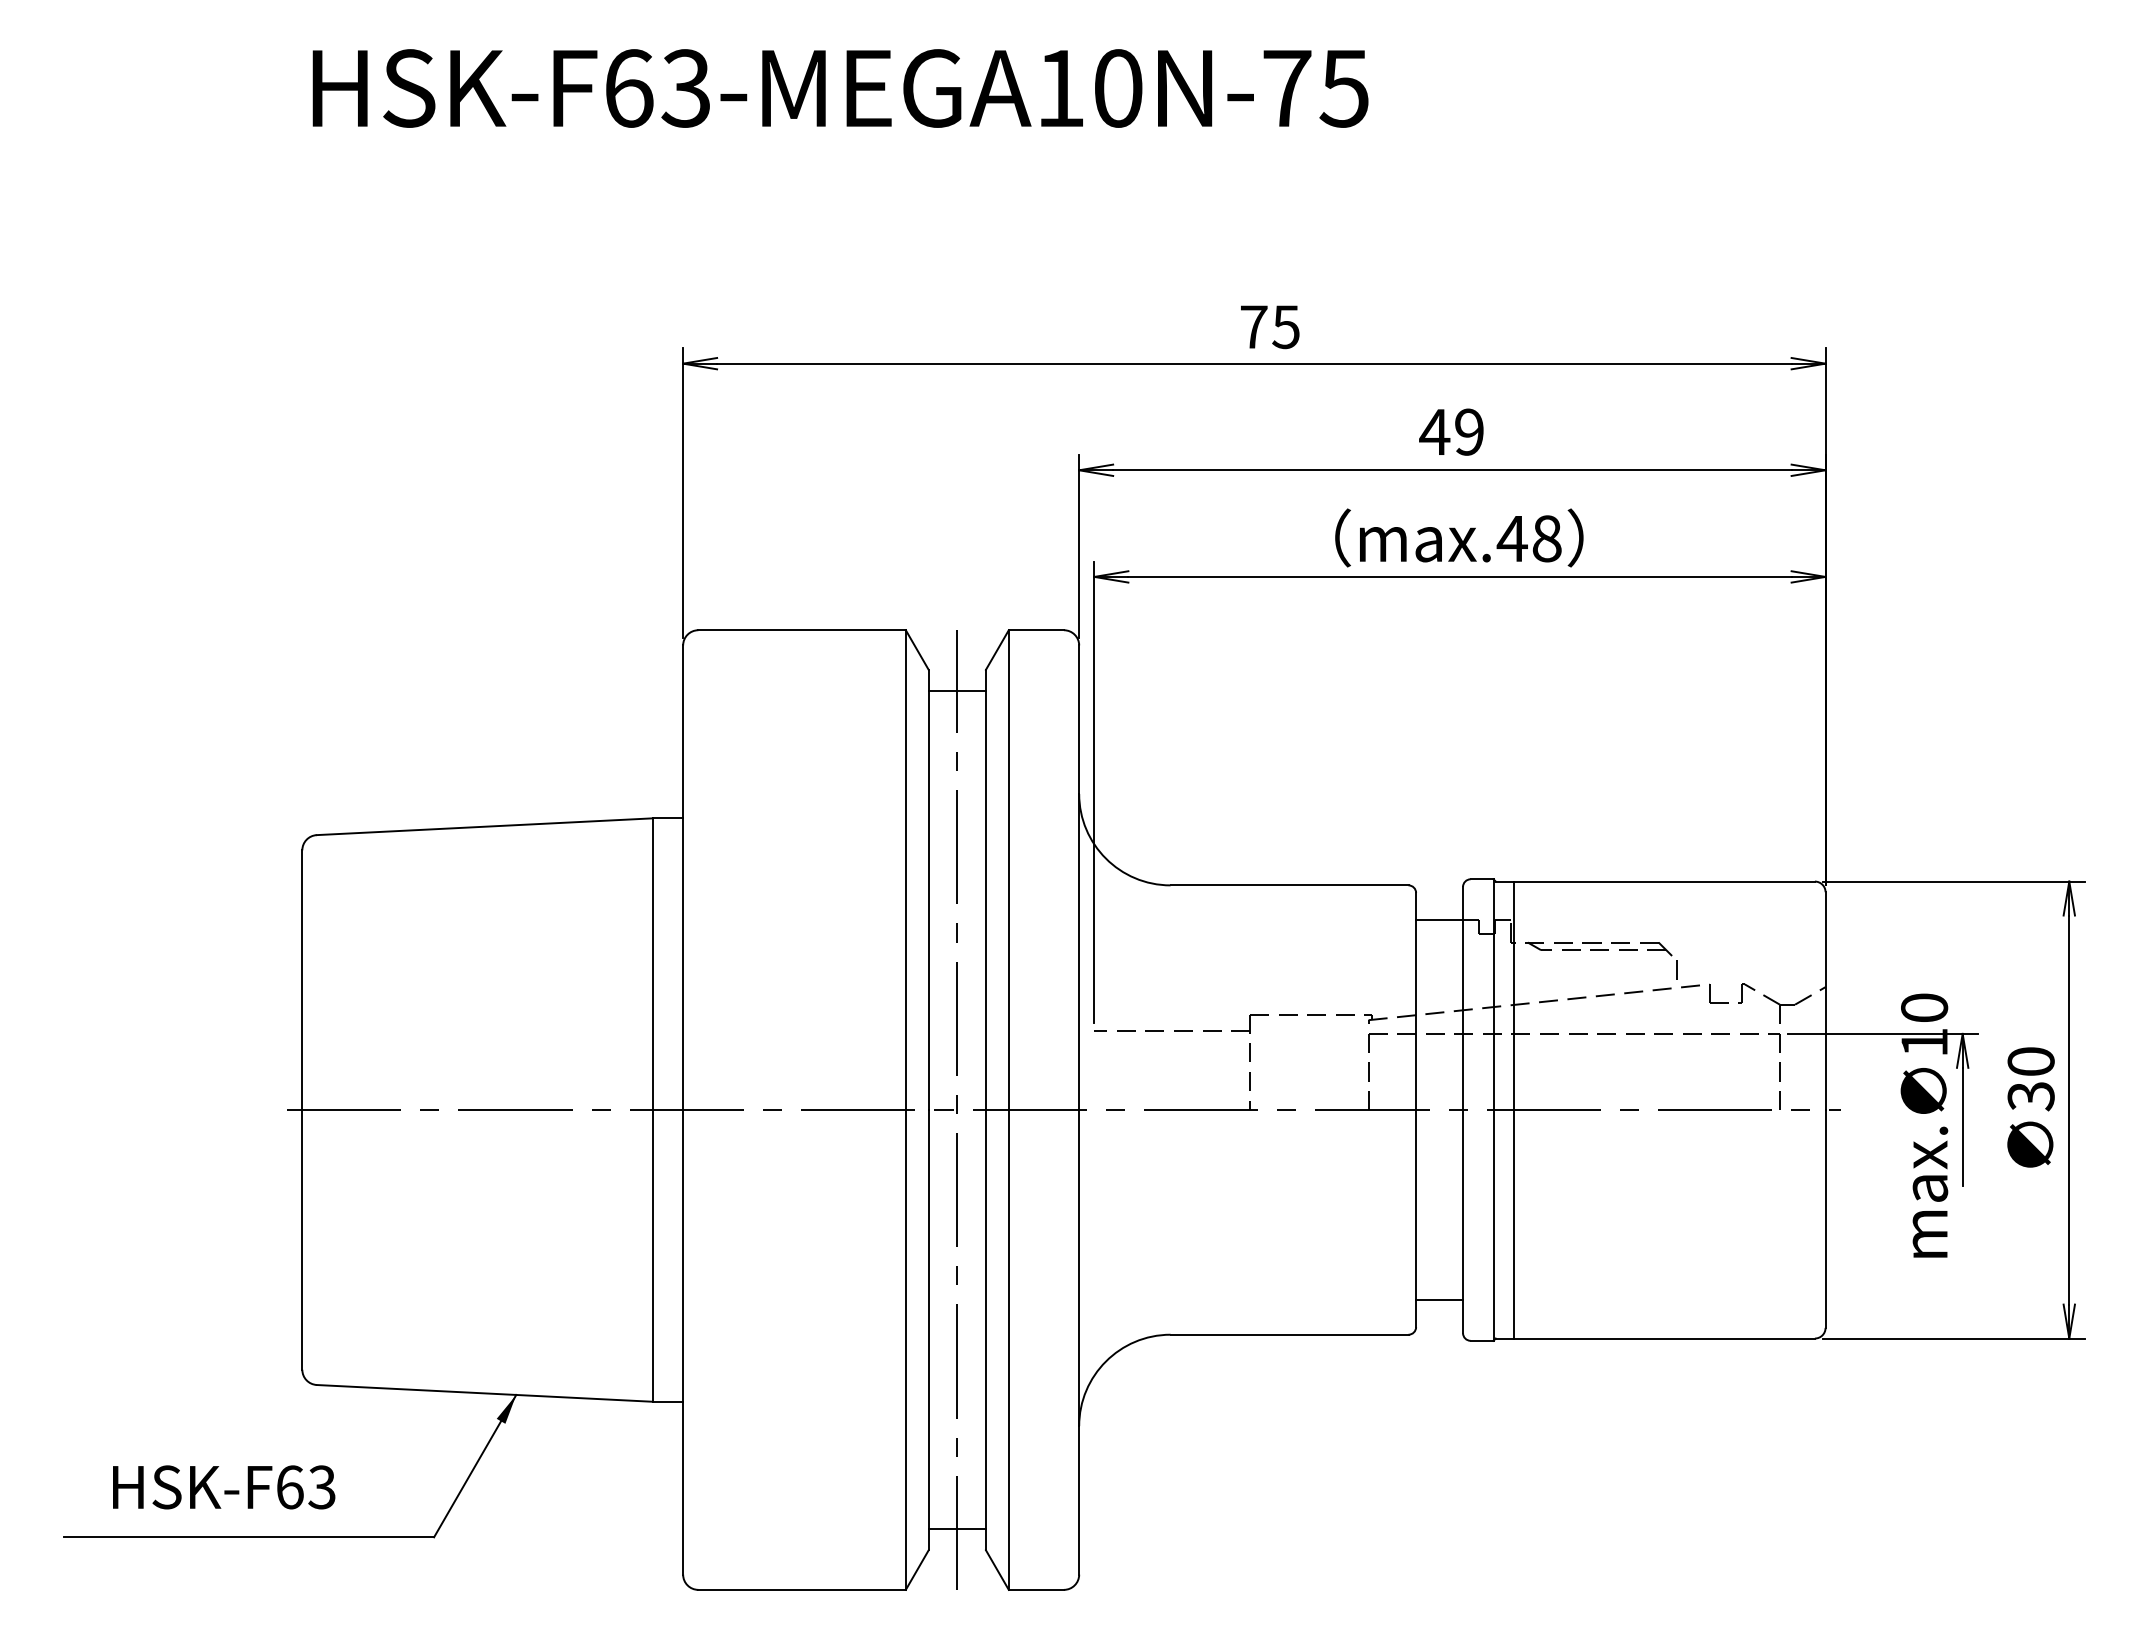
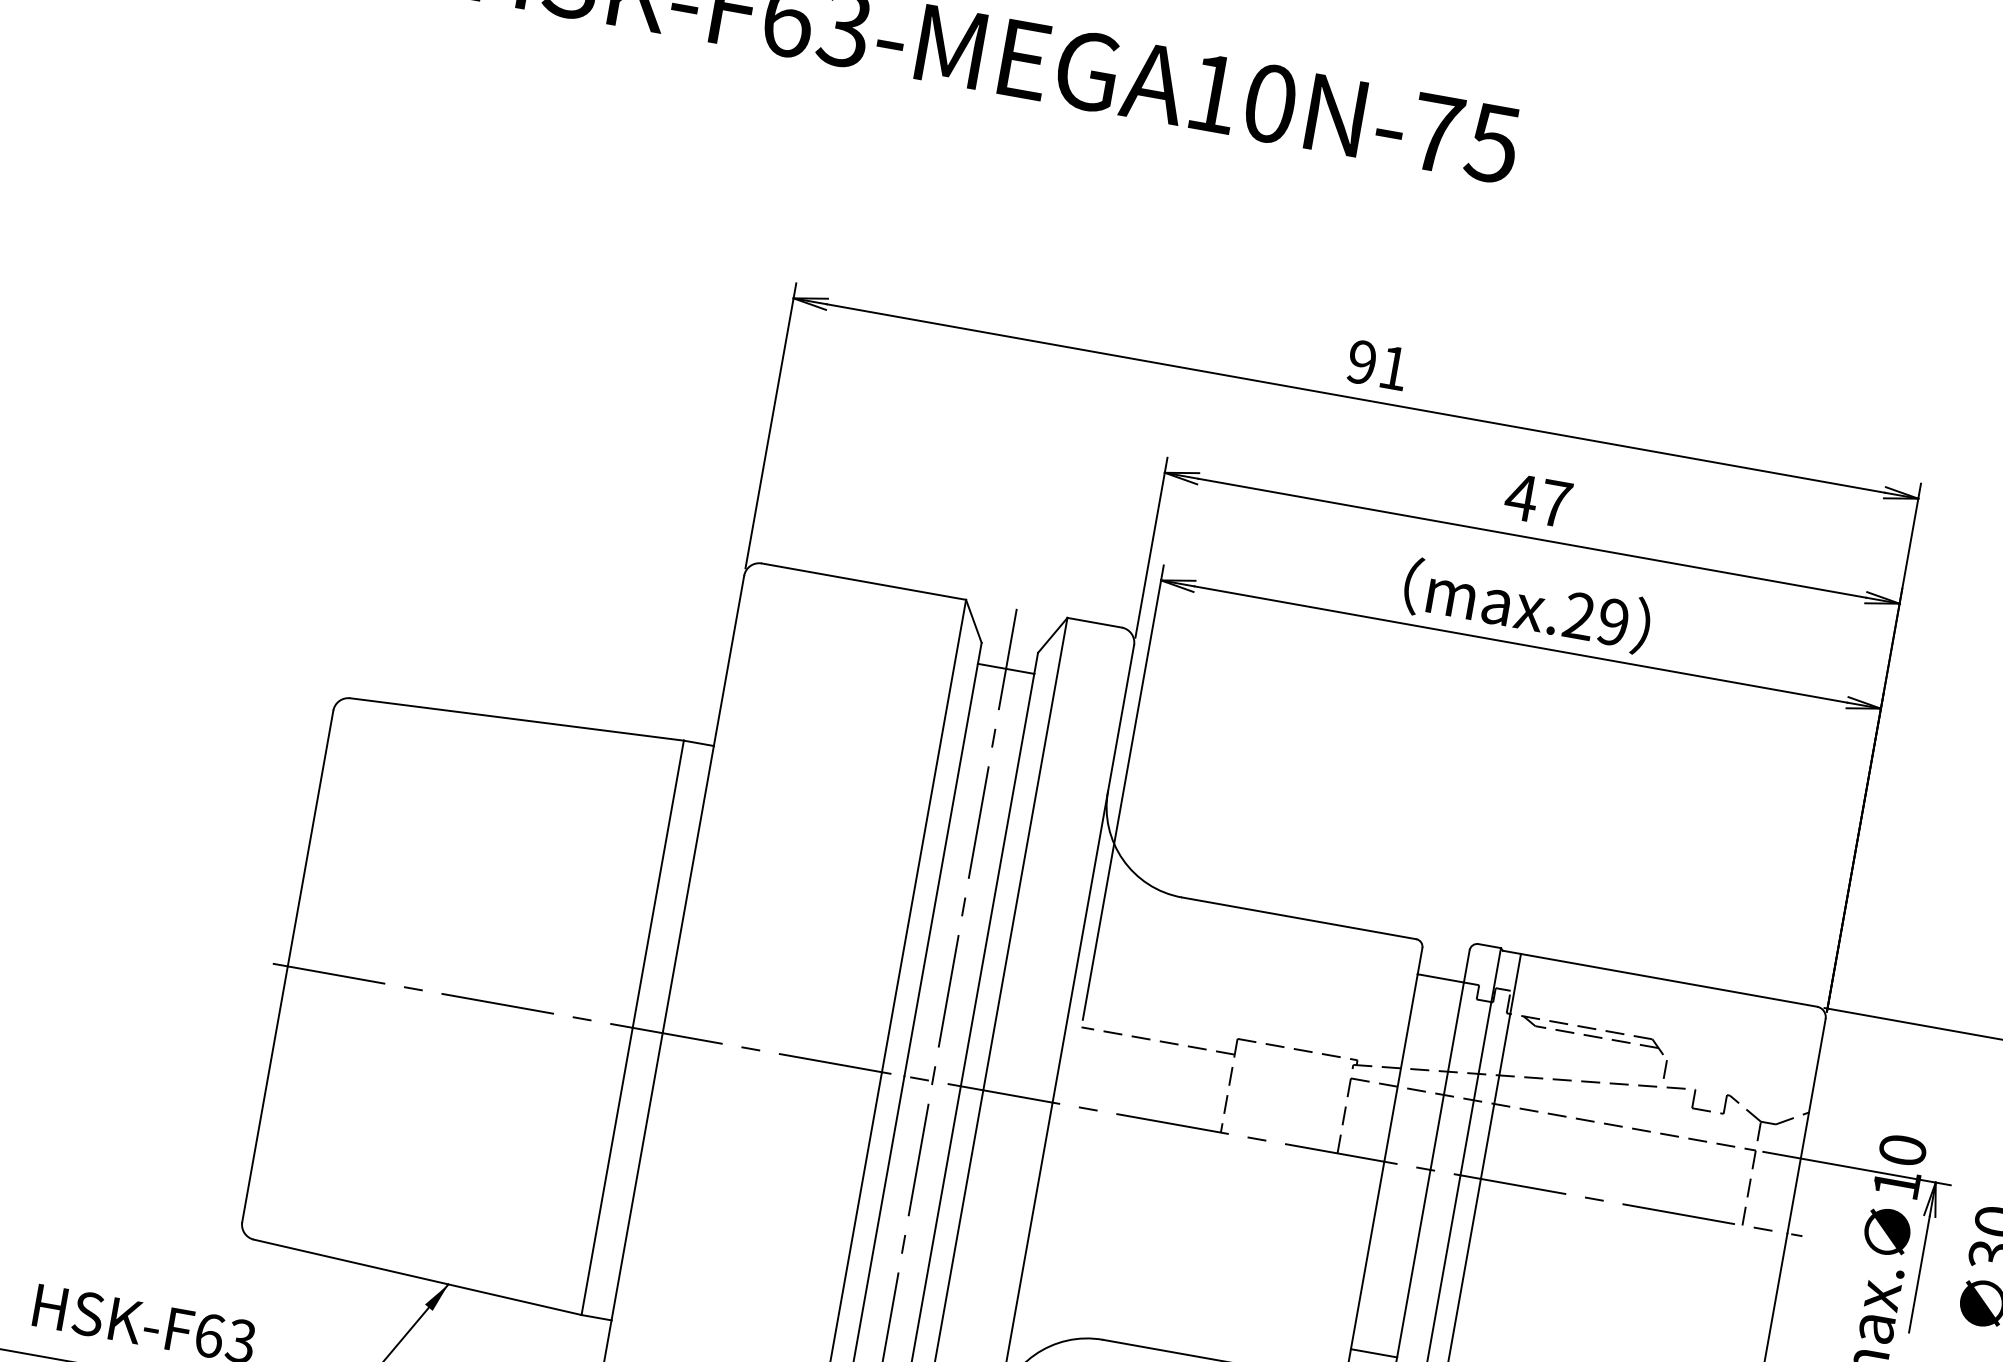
text: (1269, 327) -> (1377, 365), 75 -> 91
text: (1469, 431) -> (1555, 503), 49 -> 47
text: (1528, 538) -> (1595, 618), max.48 -> max.29

